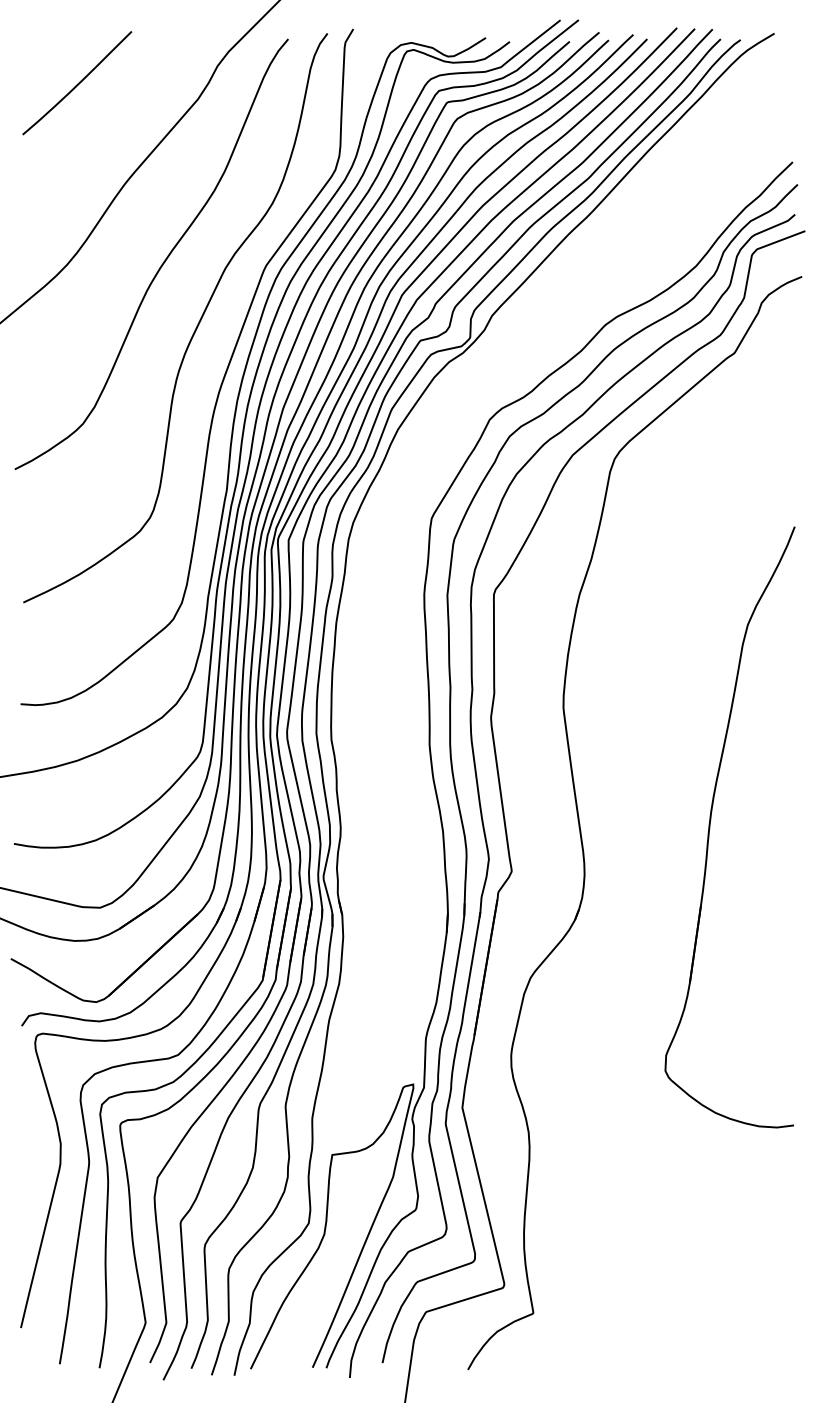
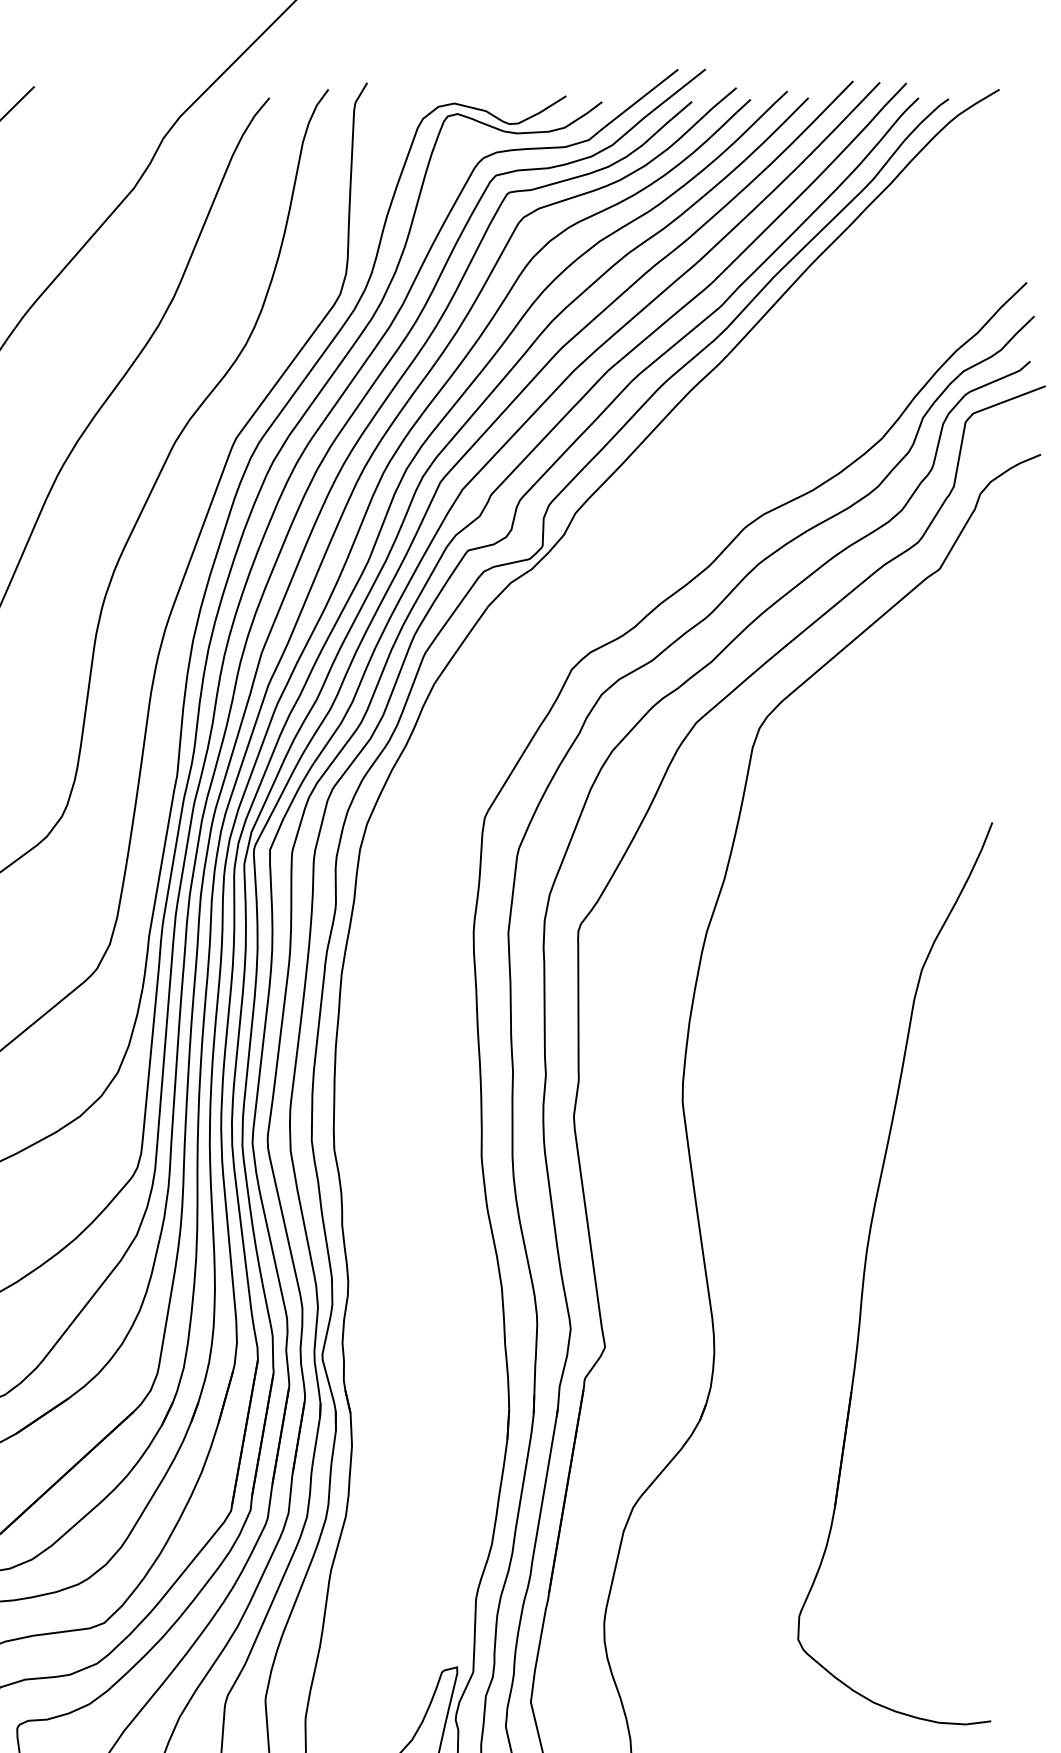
part: (710, 827) -> (865, 1274), moved

